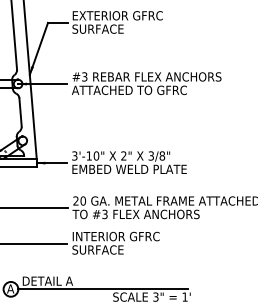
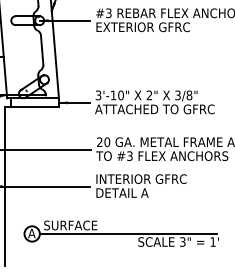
text: (129, 90) -> (155, 27), ATTACHED TO GFRC -> EXTERIOR GFRC
text: (128, 169) -> (154, 109), EMBED WELD PLATE -> ATTACHED TO GFRC
text: (97, 249) -> (122, 192), SURFACE -> DETAIL A
text: (47, 280) -> (70, 224), DETAIL A -> SURFACE

